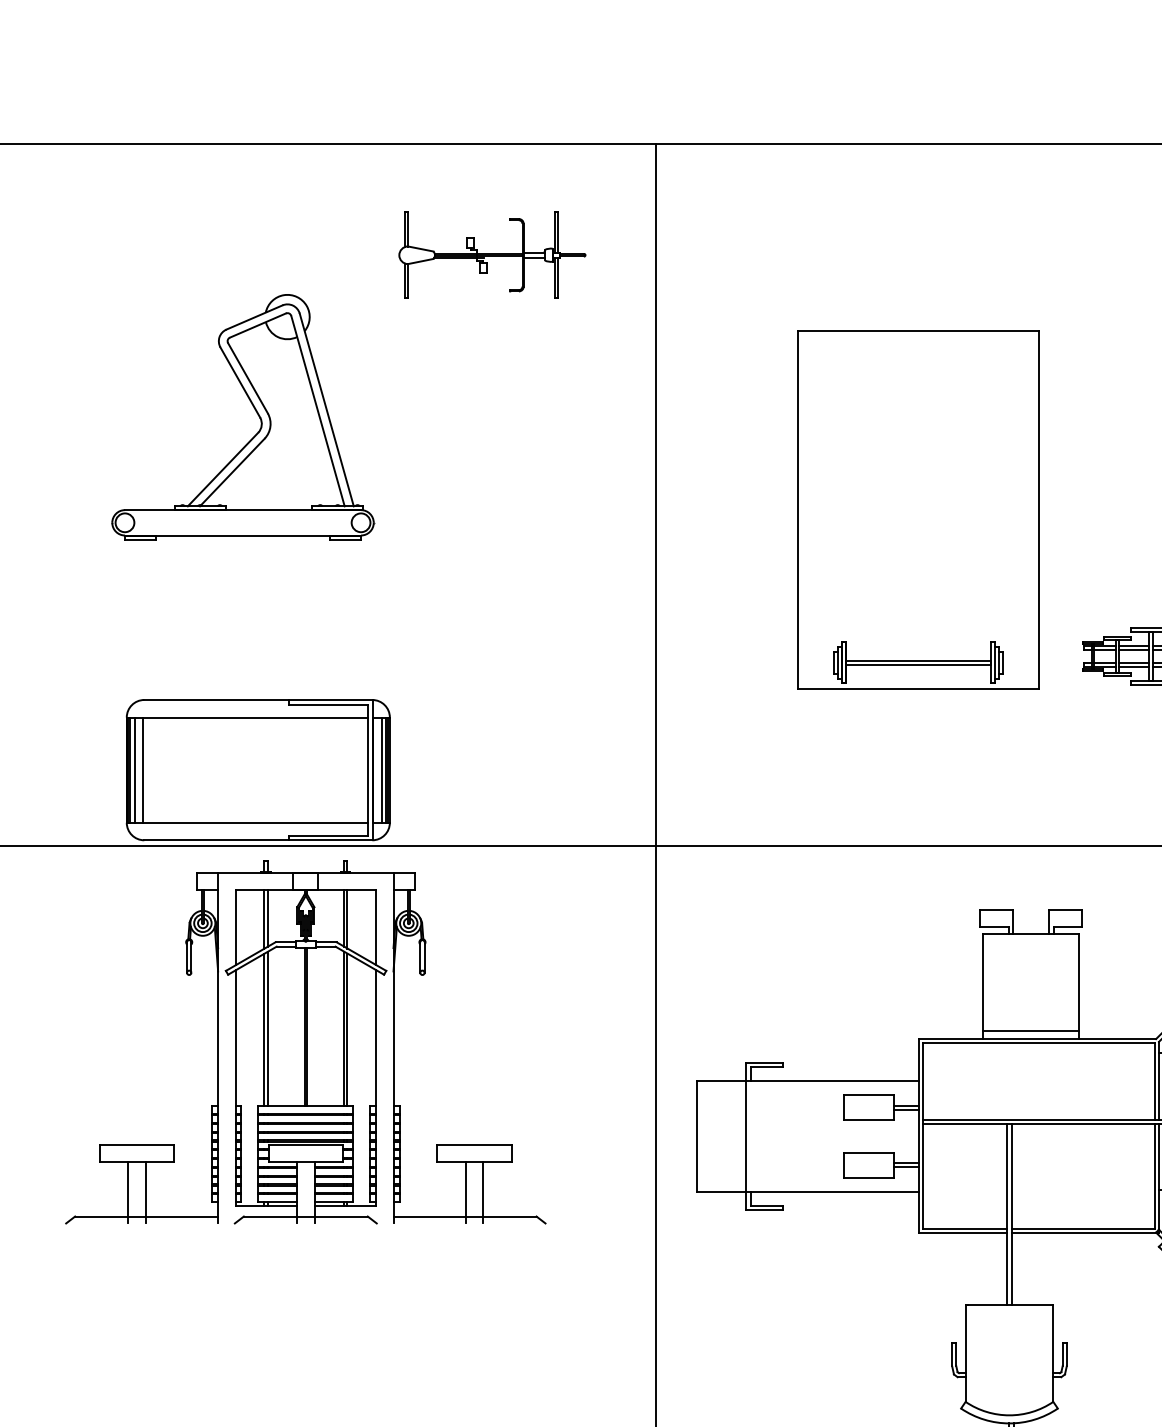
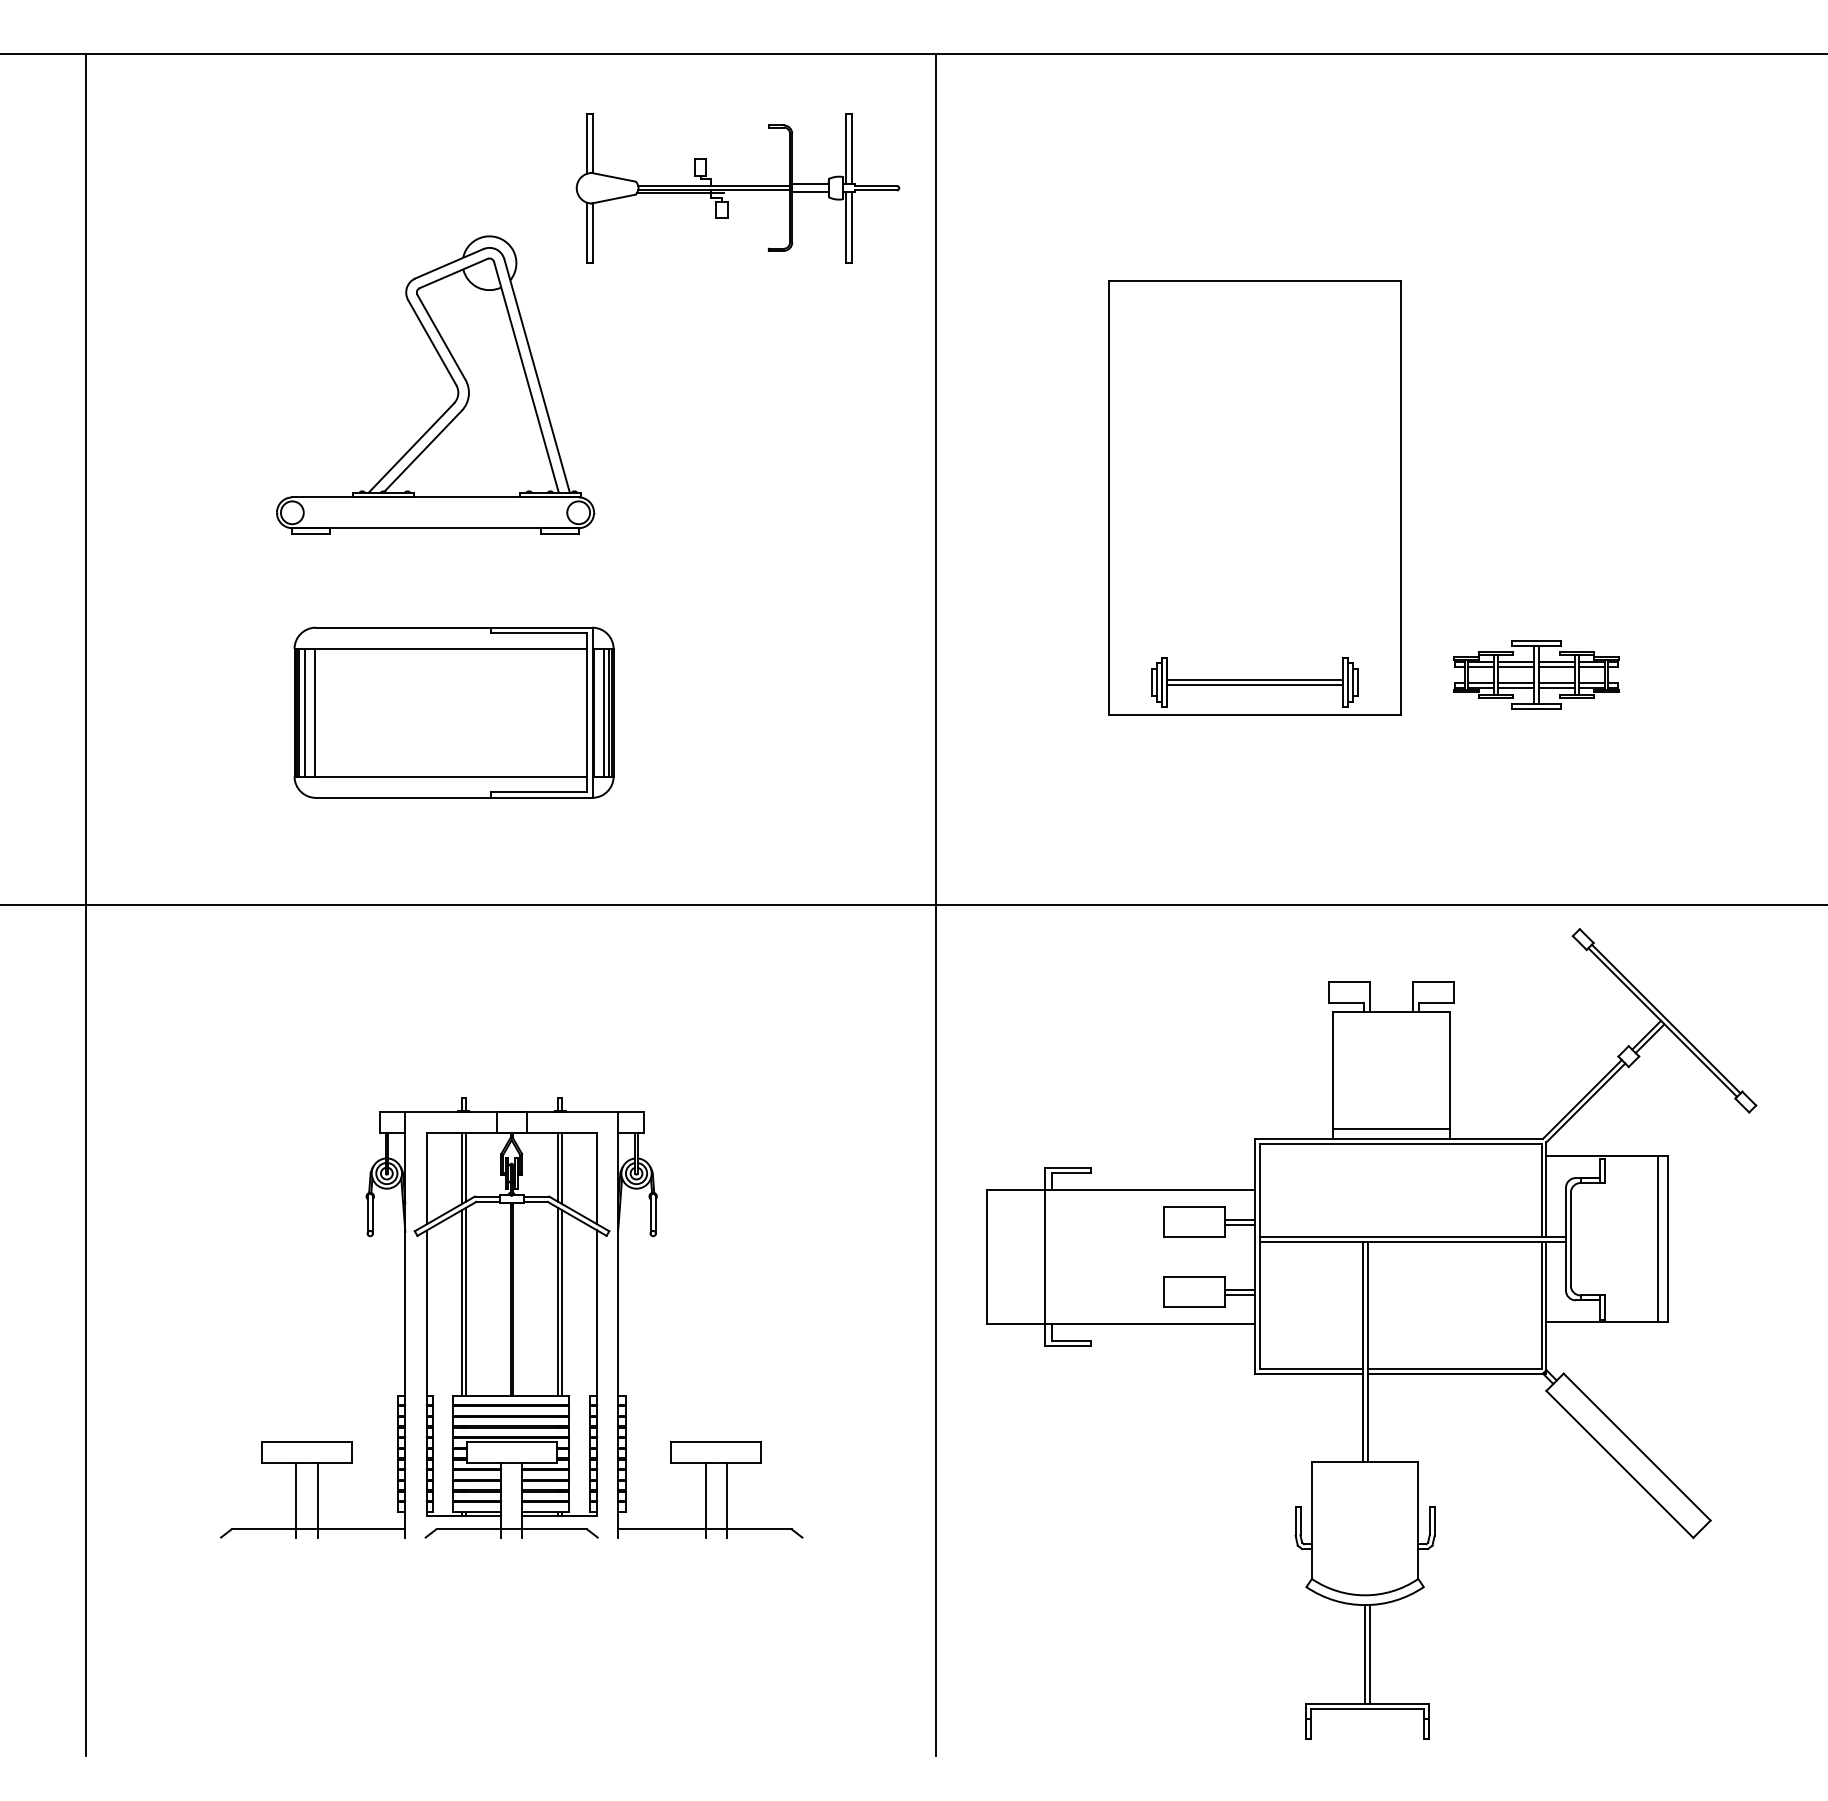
part: (492, 255) -> (737, 188), size x1.43
part: (257, 769) -> (453, 712), moved
part: (305, 1042) -> (511, 1317), moved

